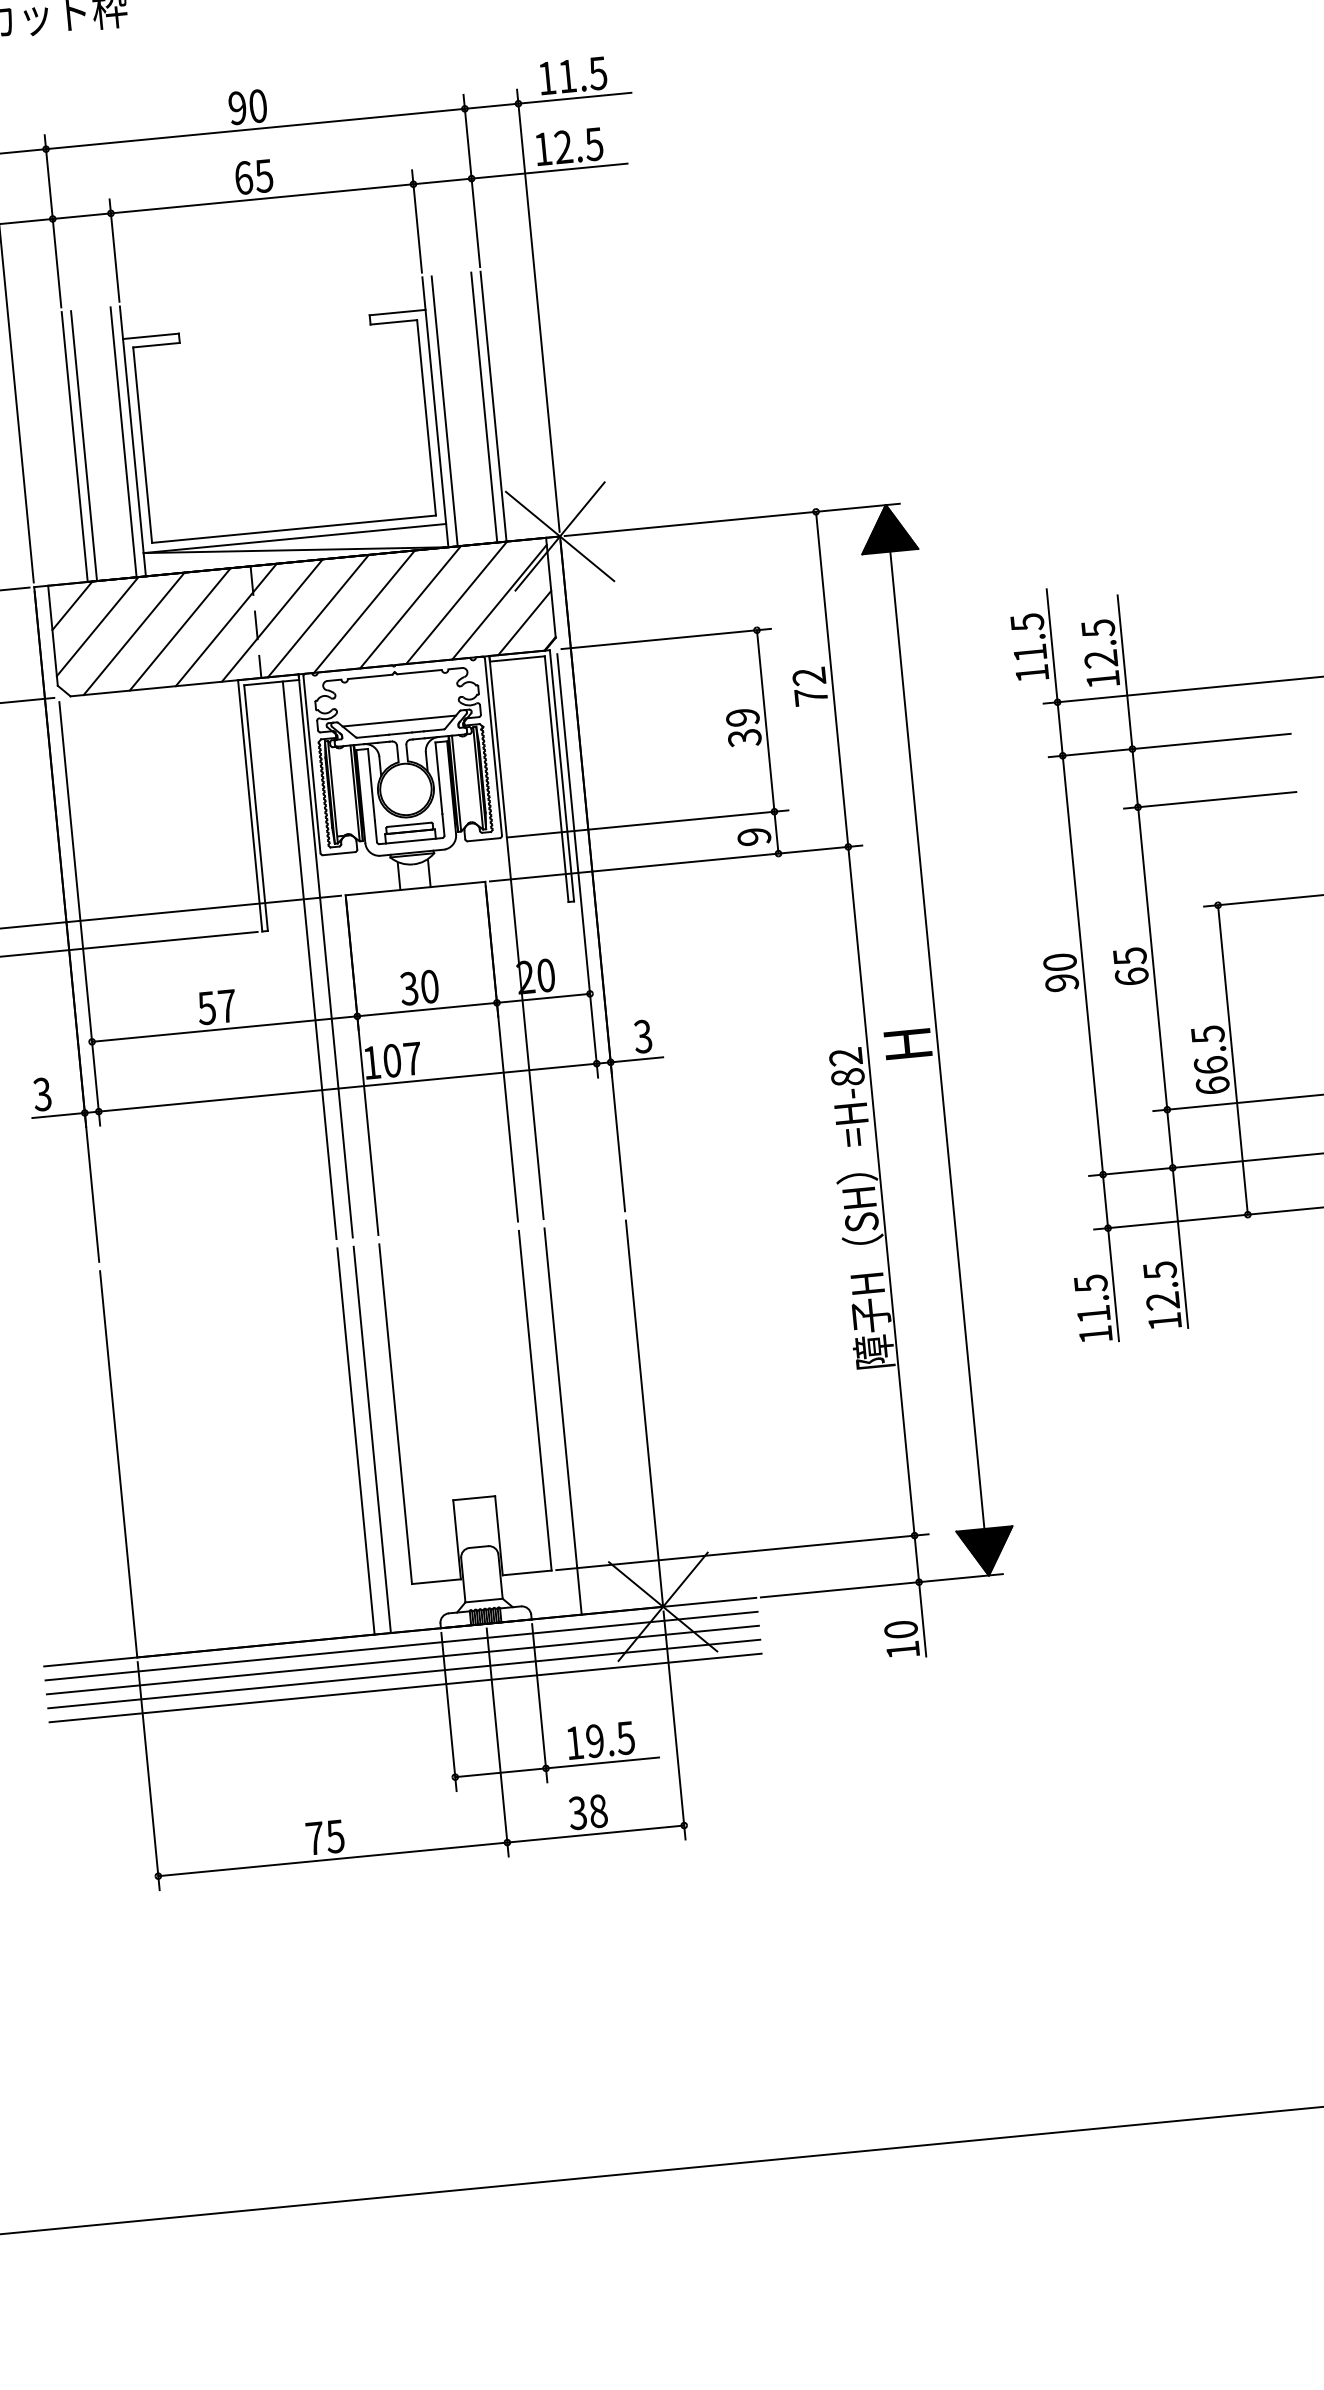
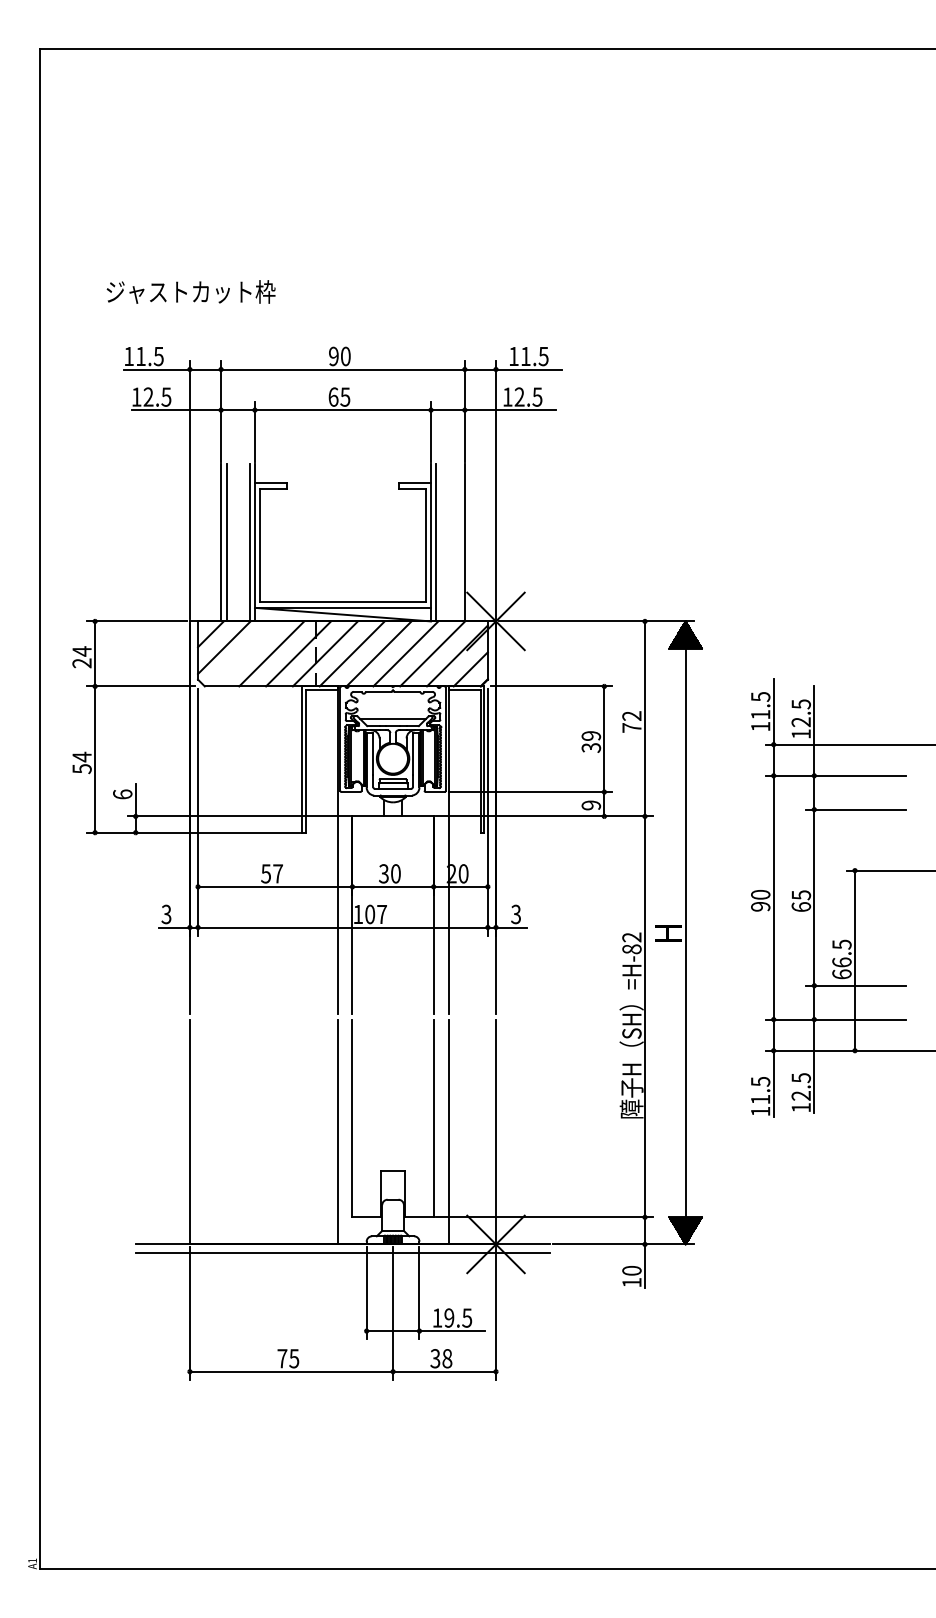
line: (484, 406) -> (459, 542), removed
line: (133, 633) -> (244, 653), removed
line: (310, 959) -> (328, 851), removed
line: (356, 1440) -> (328, 1131), removed
line: (402, 1659) -> (342, 1260), removed
line: (403, 1673) -> (342, 1268), removed
line: (404, 1687) -> (342, 1276), removed

